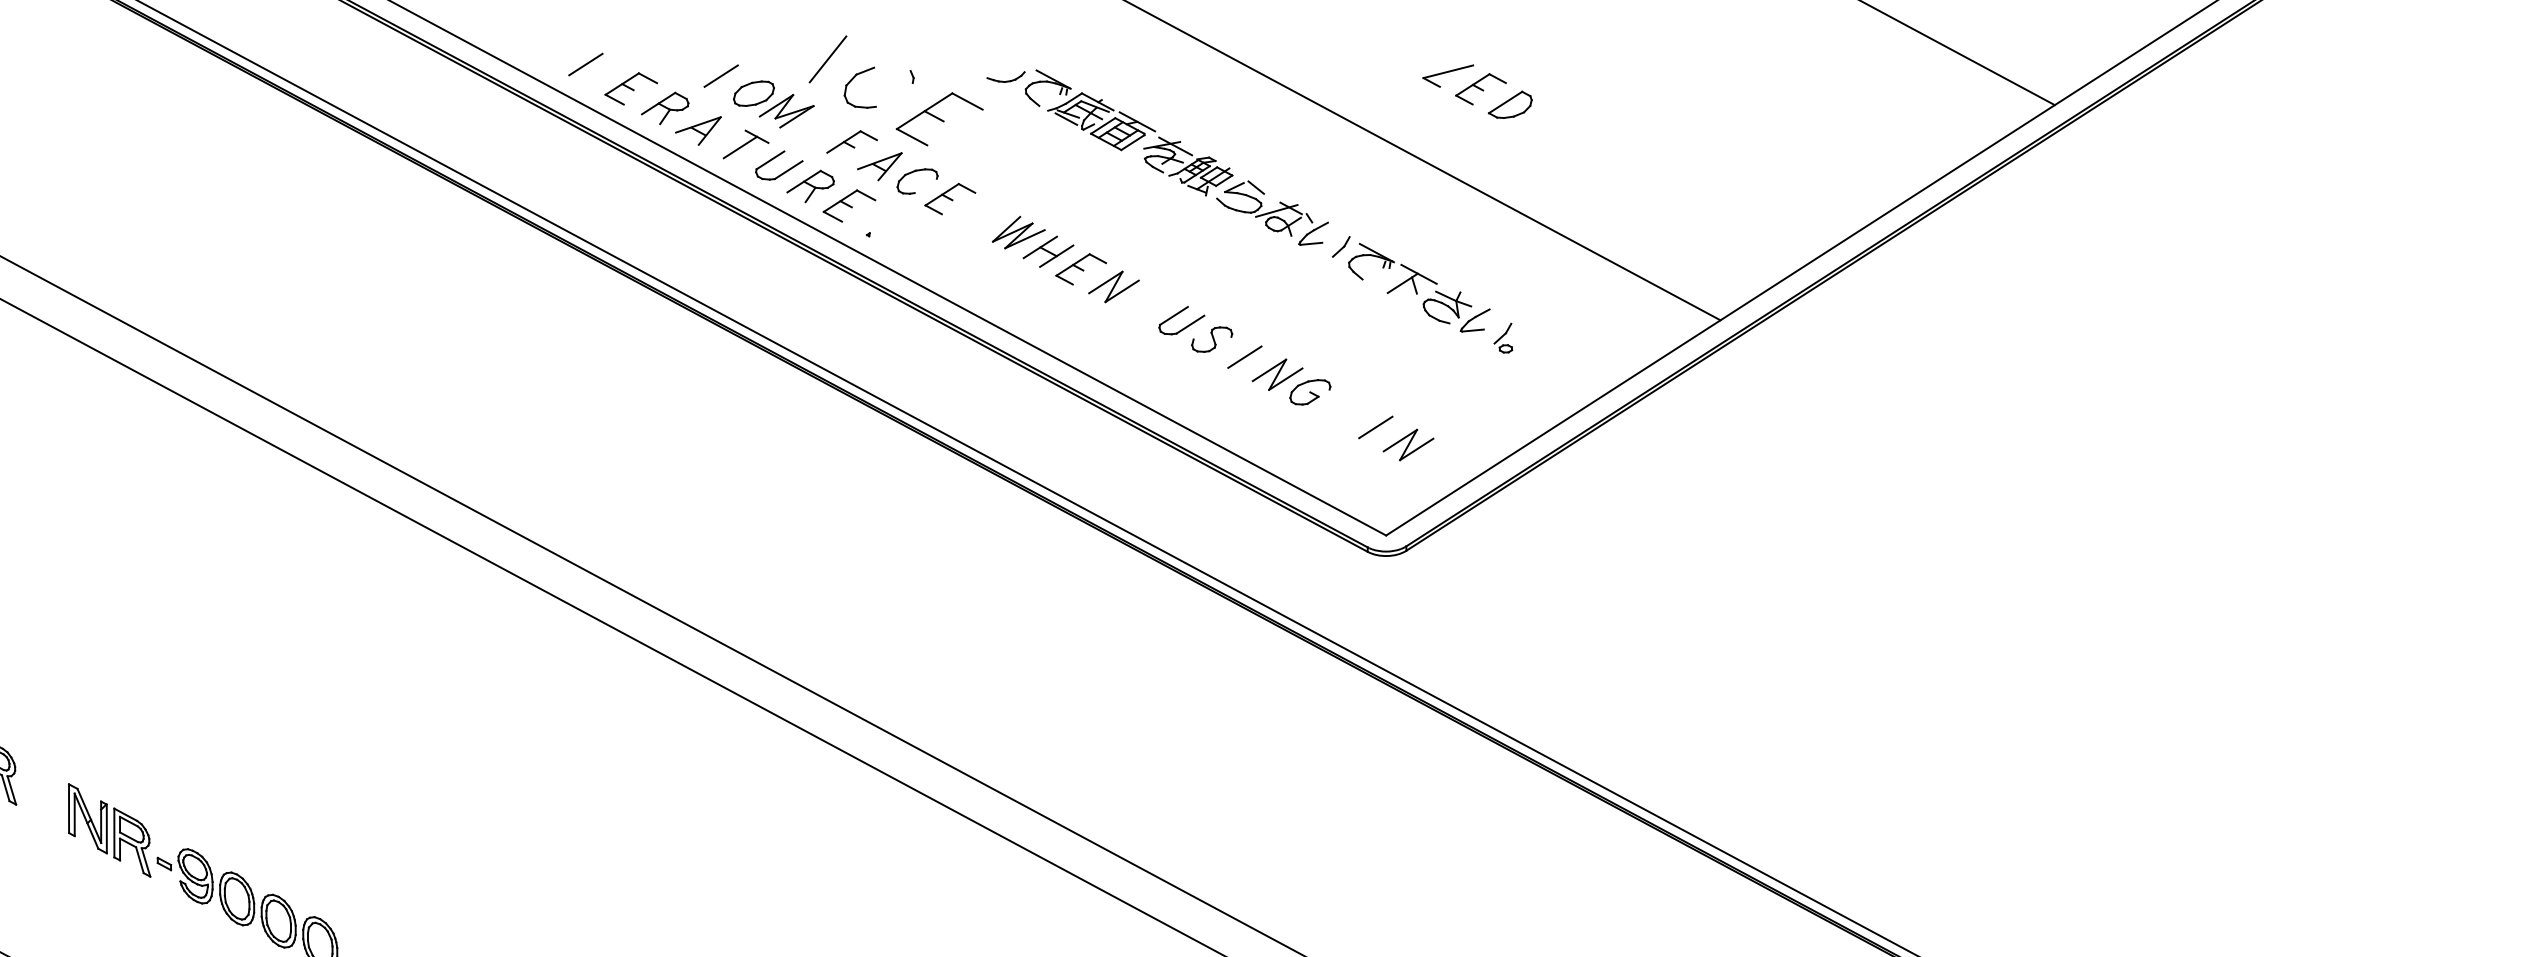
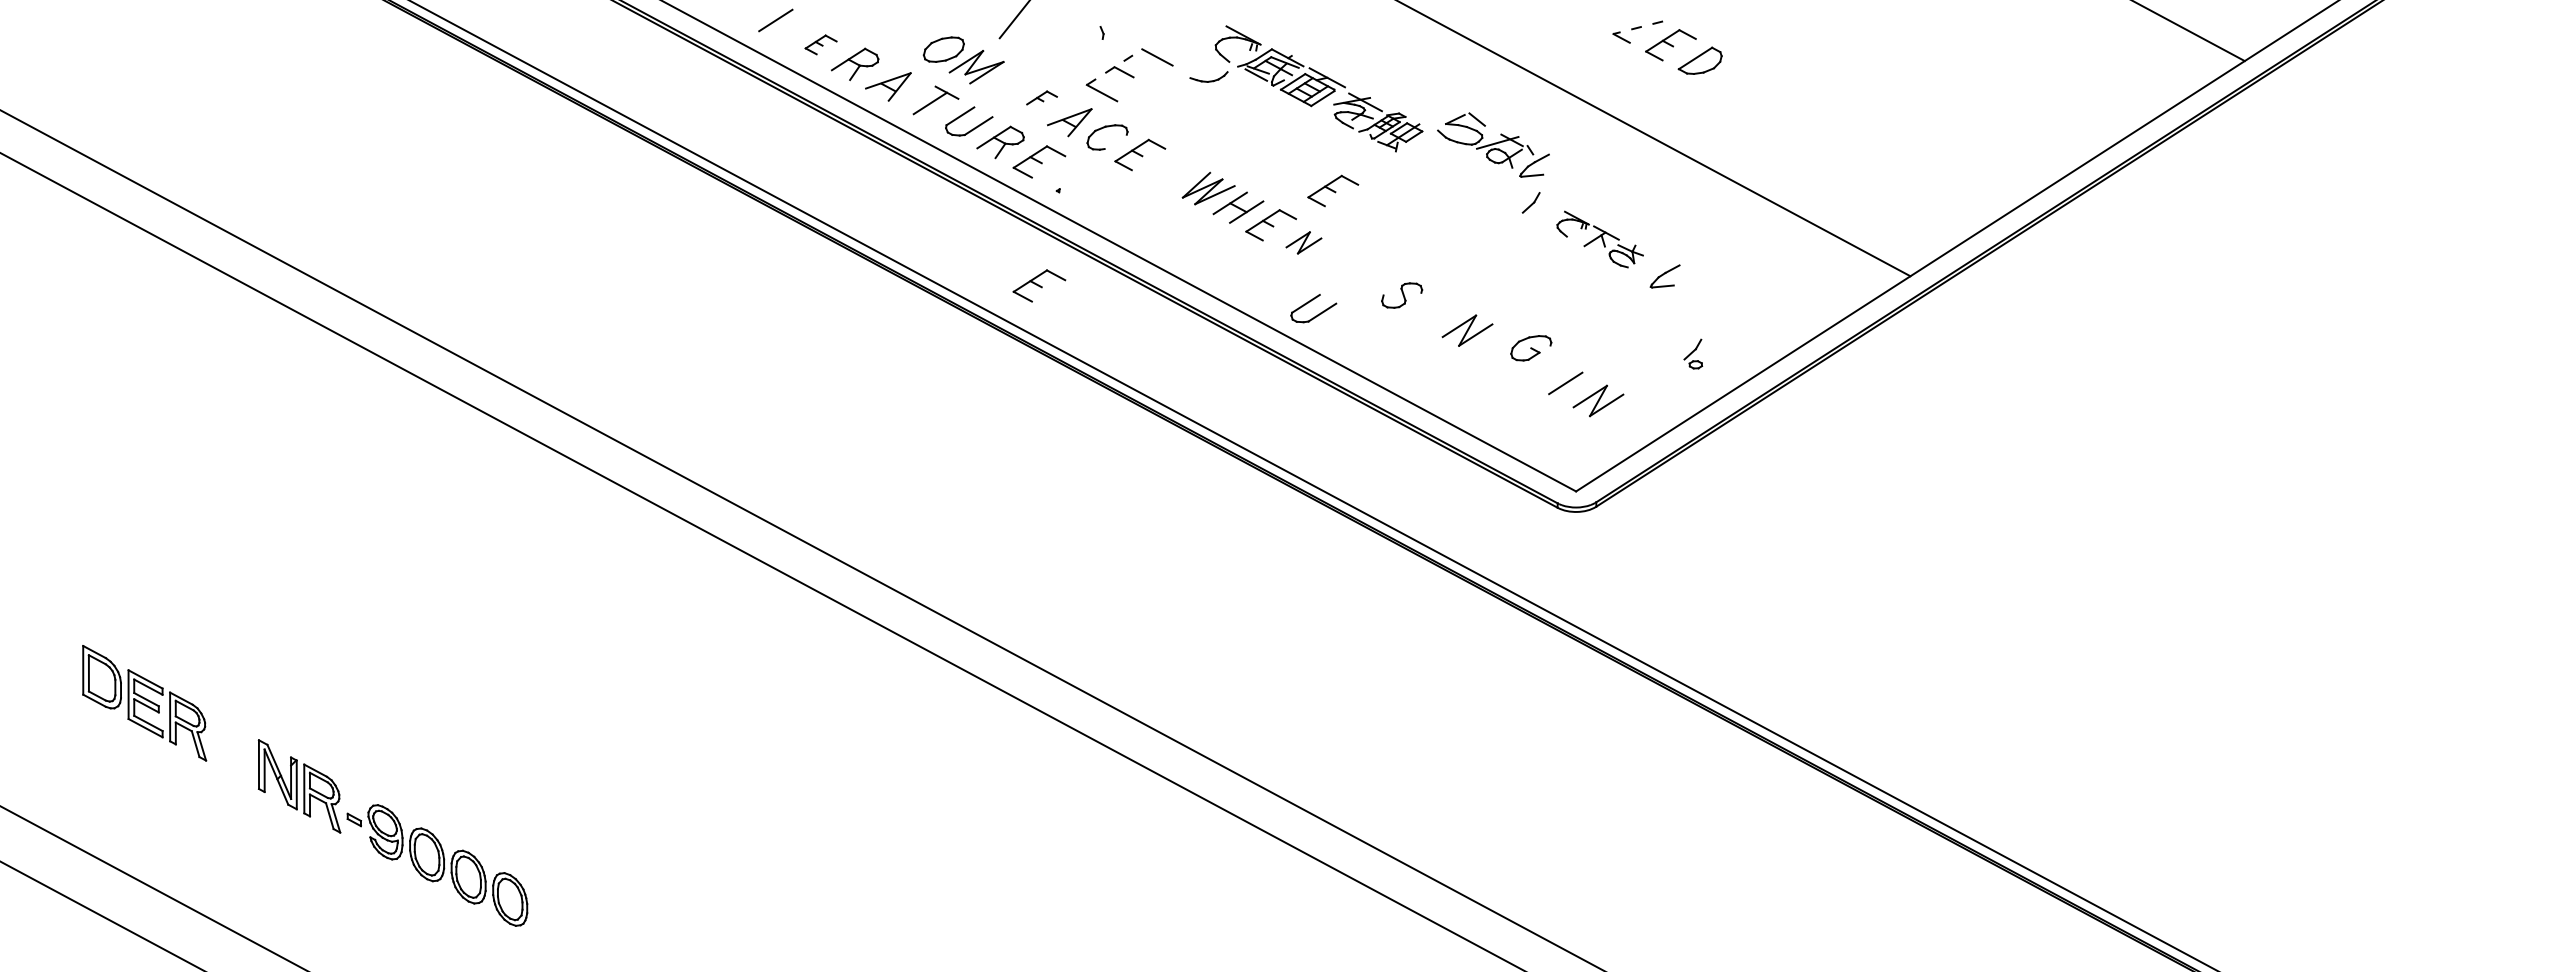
line: (1448, 71) -> (1638, 27), solid -> dashed
line: (720, 75) -> (910, 31), removed
part: (1005, 76) -> (1208, 76), moved
part: (852, 80) -> (1042, 36), removed
part: (630, 88) -> (820, 44), size x0.6
line: (924, 111) -> (1114, 67), solid -> dashed
part: (851, 141) -> (1041, 97), size x0.6
part: (1272, 212) -> (1493, 144), moved
part: (1143, 234) -> (1333, 190), added
part: (1410, 283) -> (1600, 239), size x0.7
part: (1113, 286) -> (1303, 242), size x0.7
part: (1178, 314) -> (1310, 302), moved
part: (849, 329) -> (1039, 285), added
part: (1503, 337) -> (1693, 353), moved
line: (1244, 356) -> (1434, 312), removed
part: (1310, 392) -> (1531, 348), moved

